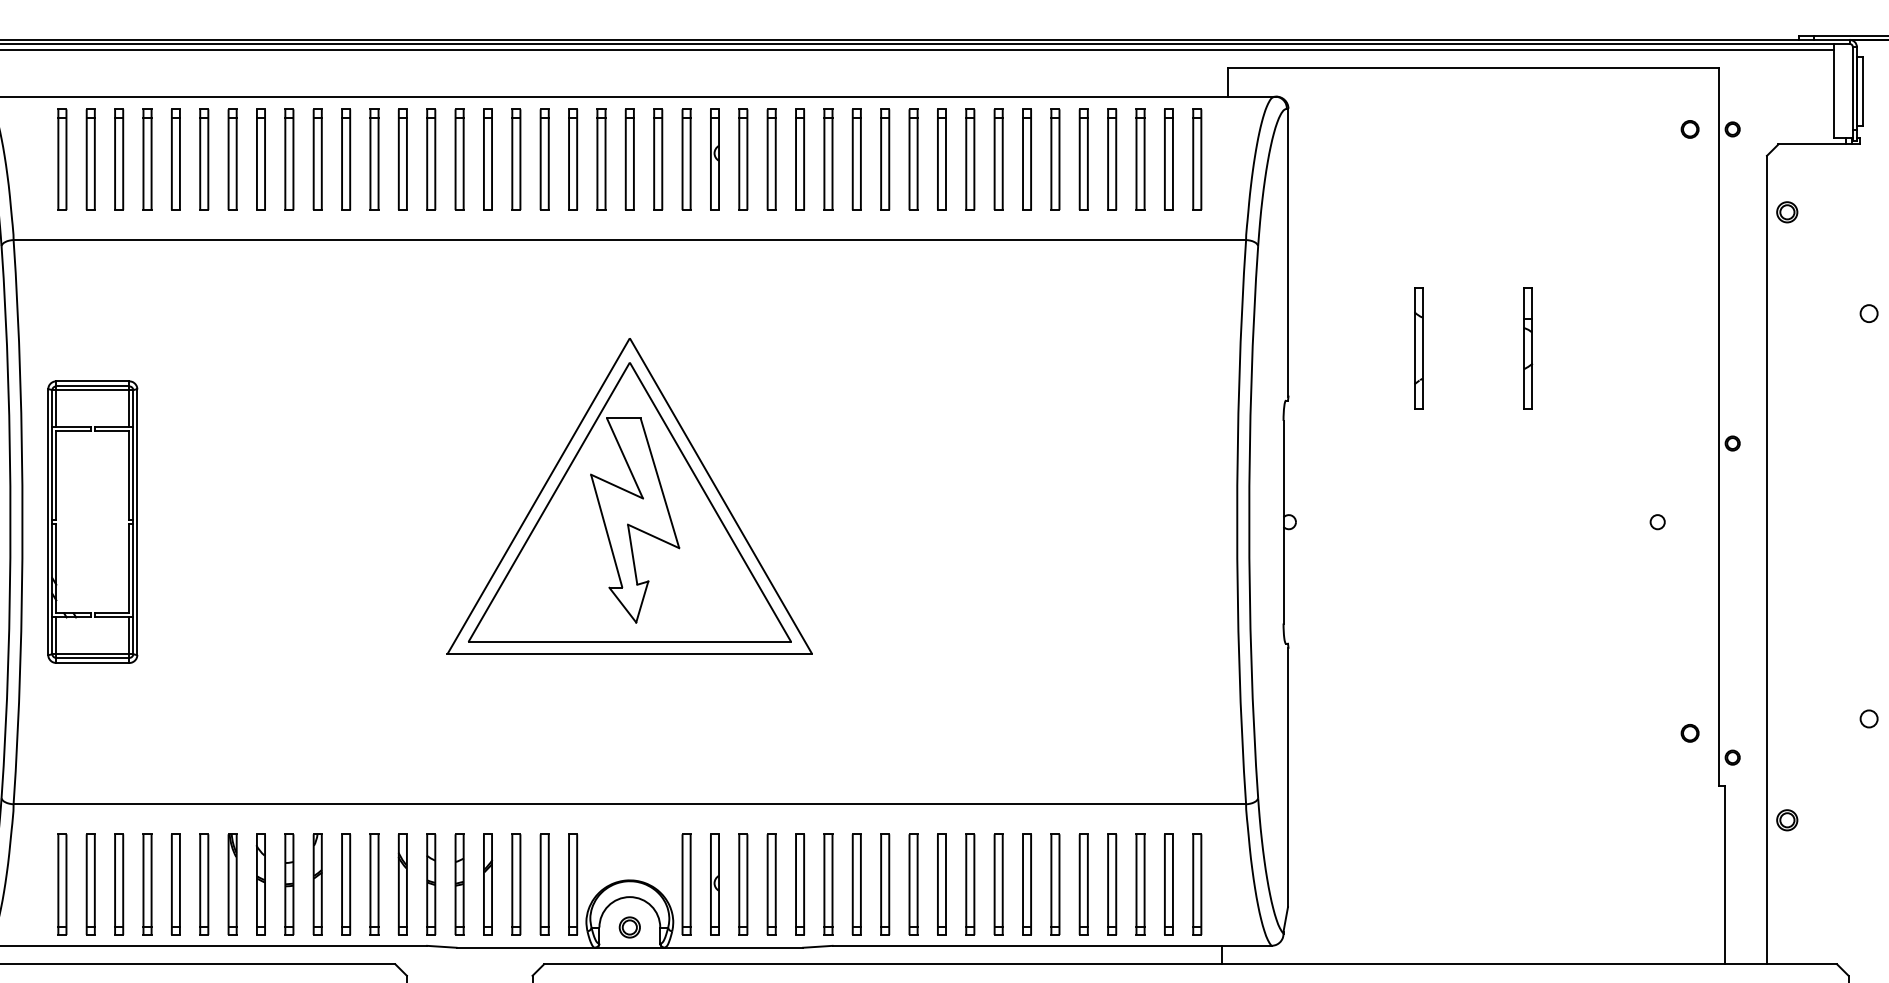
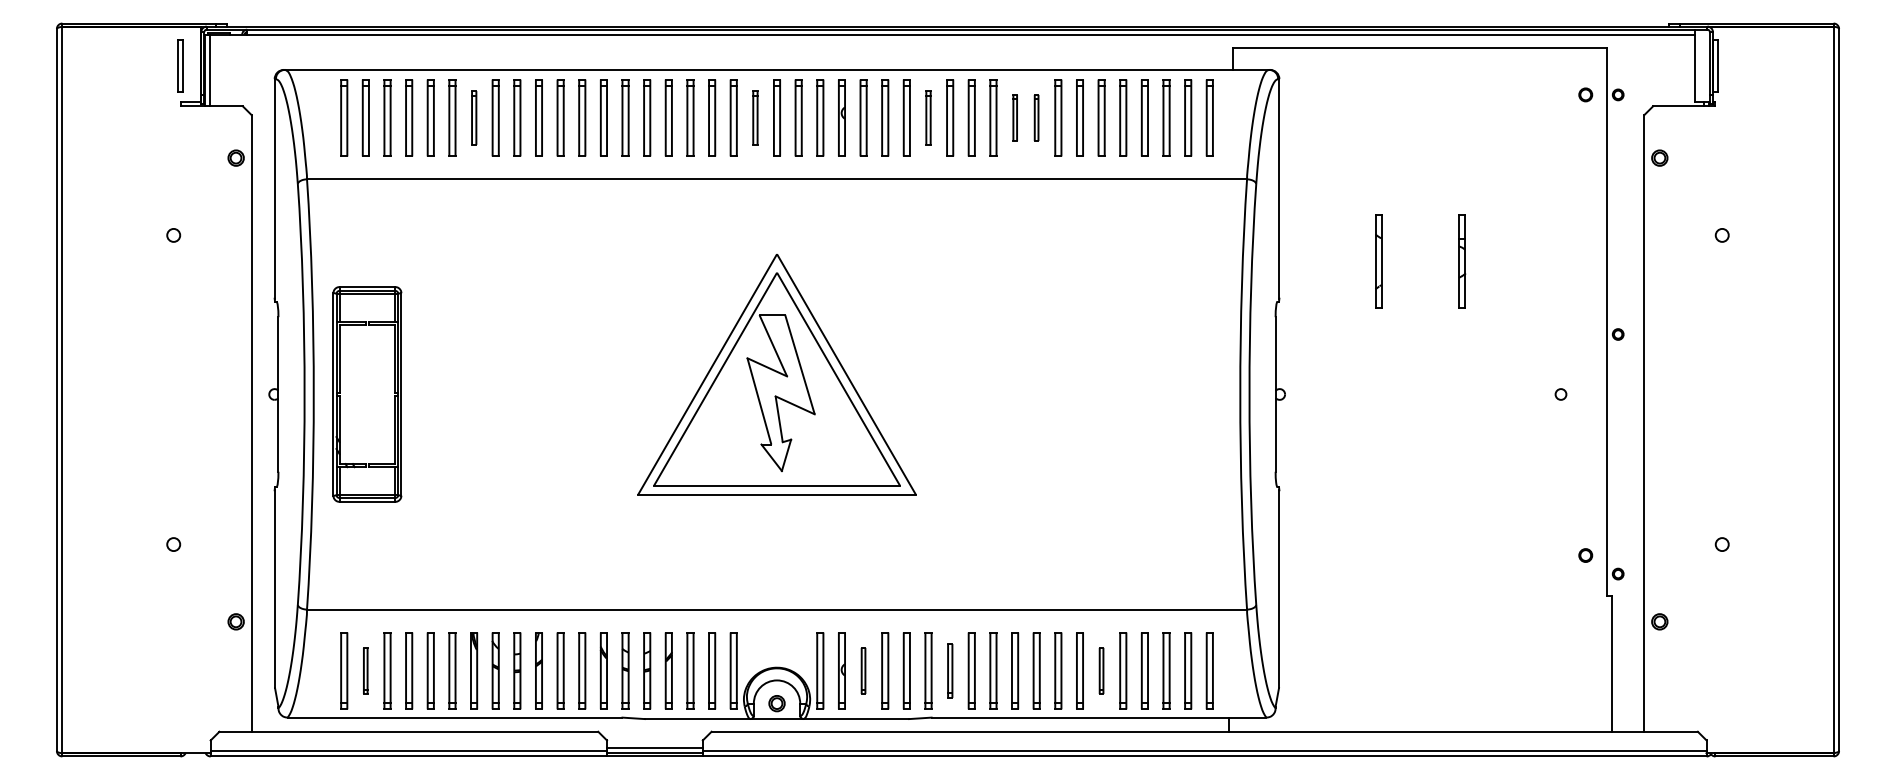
part: (233, 159) -> (474, 117), size x0.7
part: (601, 159) -> (755, 117), size x0.7
part: (828, 159) -> (928, 117), size x0.7
part: (942, 159) -> (1015, 117), size x0.6
part: (970, 159) -> (1036, 117), size x0.6
part: (90, 884) -> (365, 670), size x0.6
part: (743, 884) -> (863, 670), size x0.6
part: (857, 884) -> (950, 670), size x0.7
part: (1055, 884) -> (1101, 670), size x0.6

